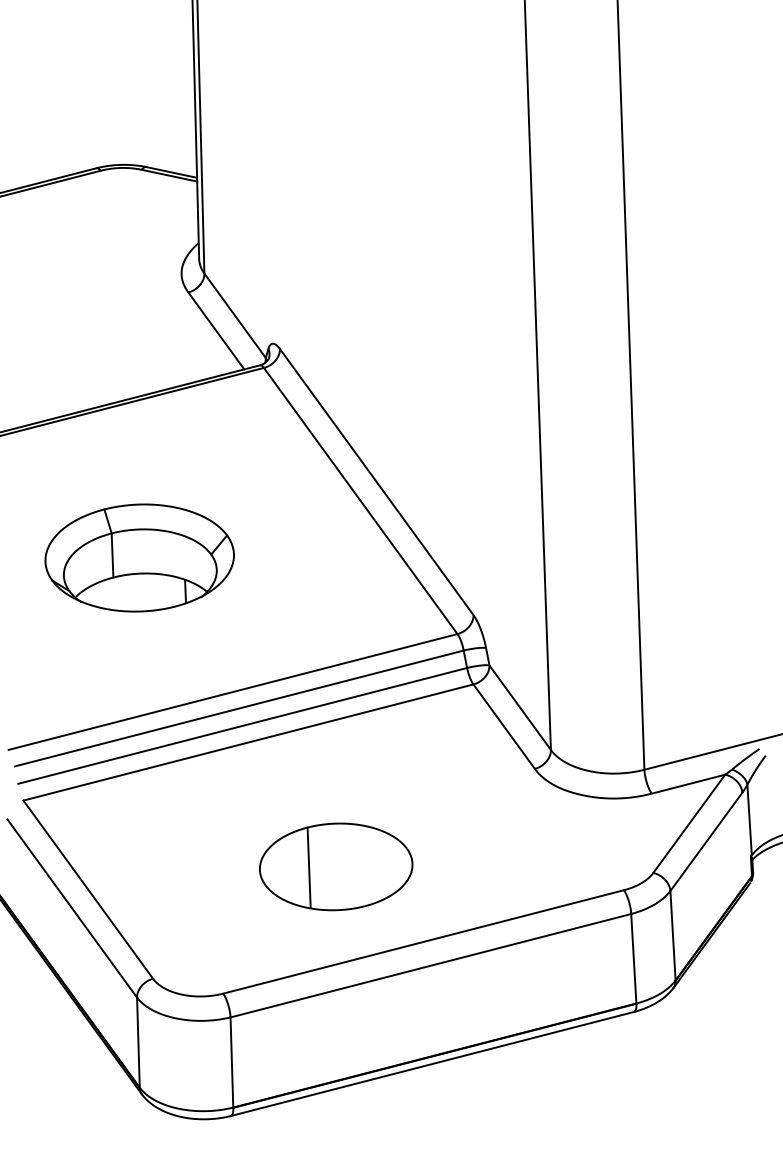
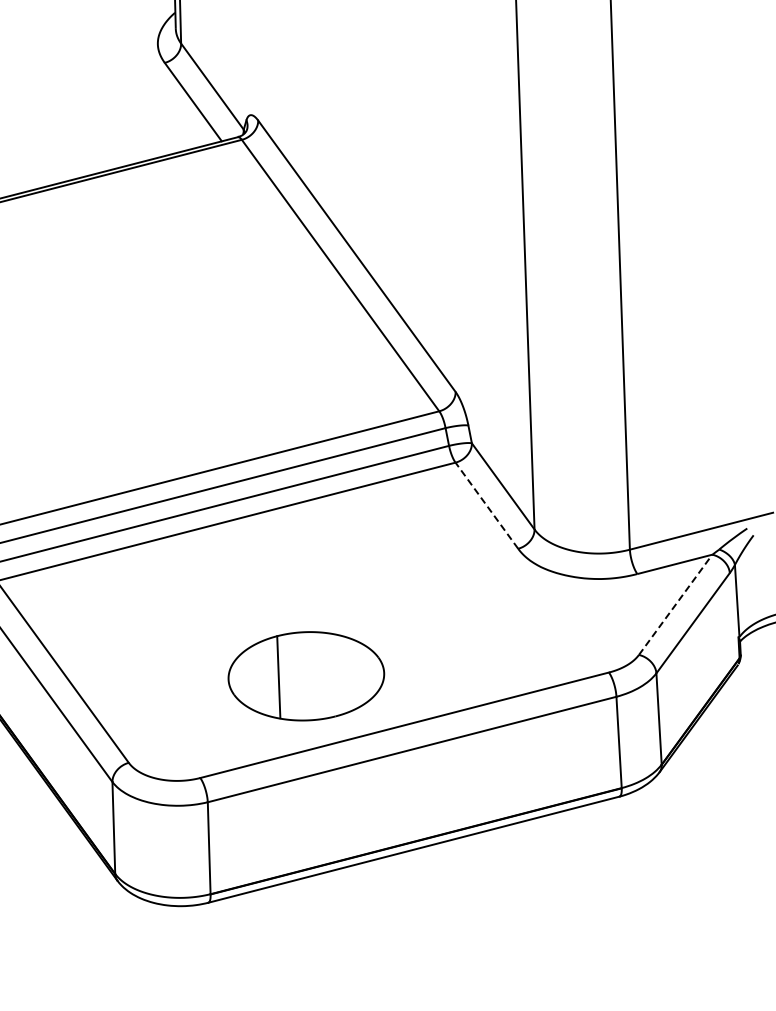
part: (139, 557) -> (114, 333), removed
line: (503, 726) -> (486, 505), solid -> dashed
line: (689, 823) -> (675, 604), solid -> dashed
part: (336, 866) -> (306, 675), moved

